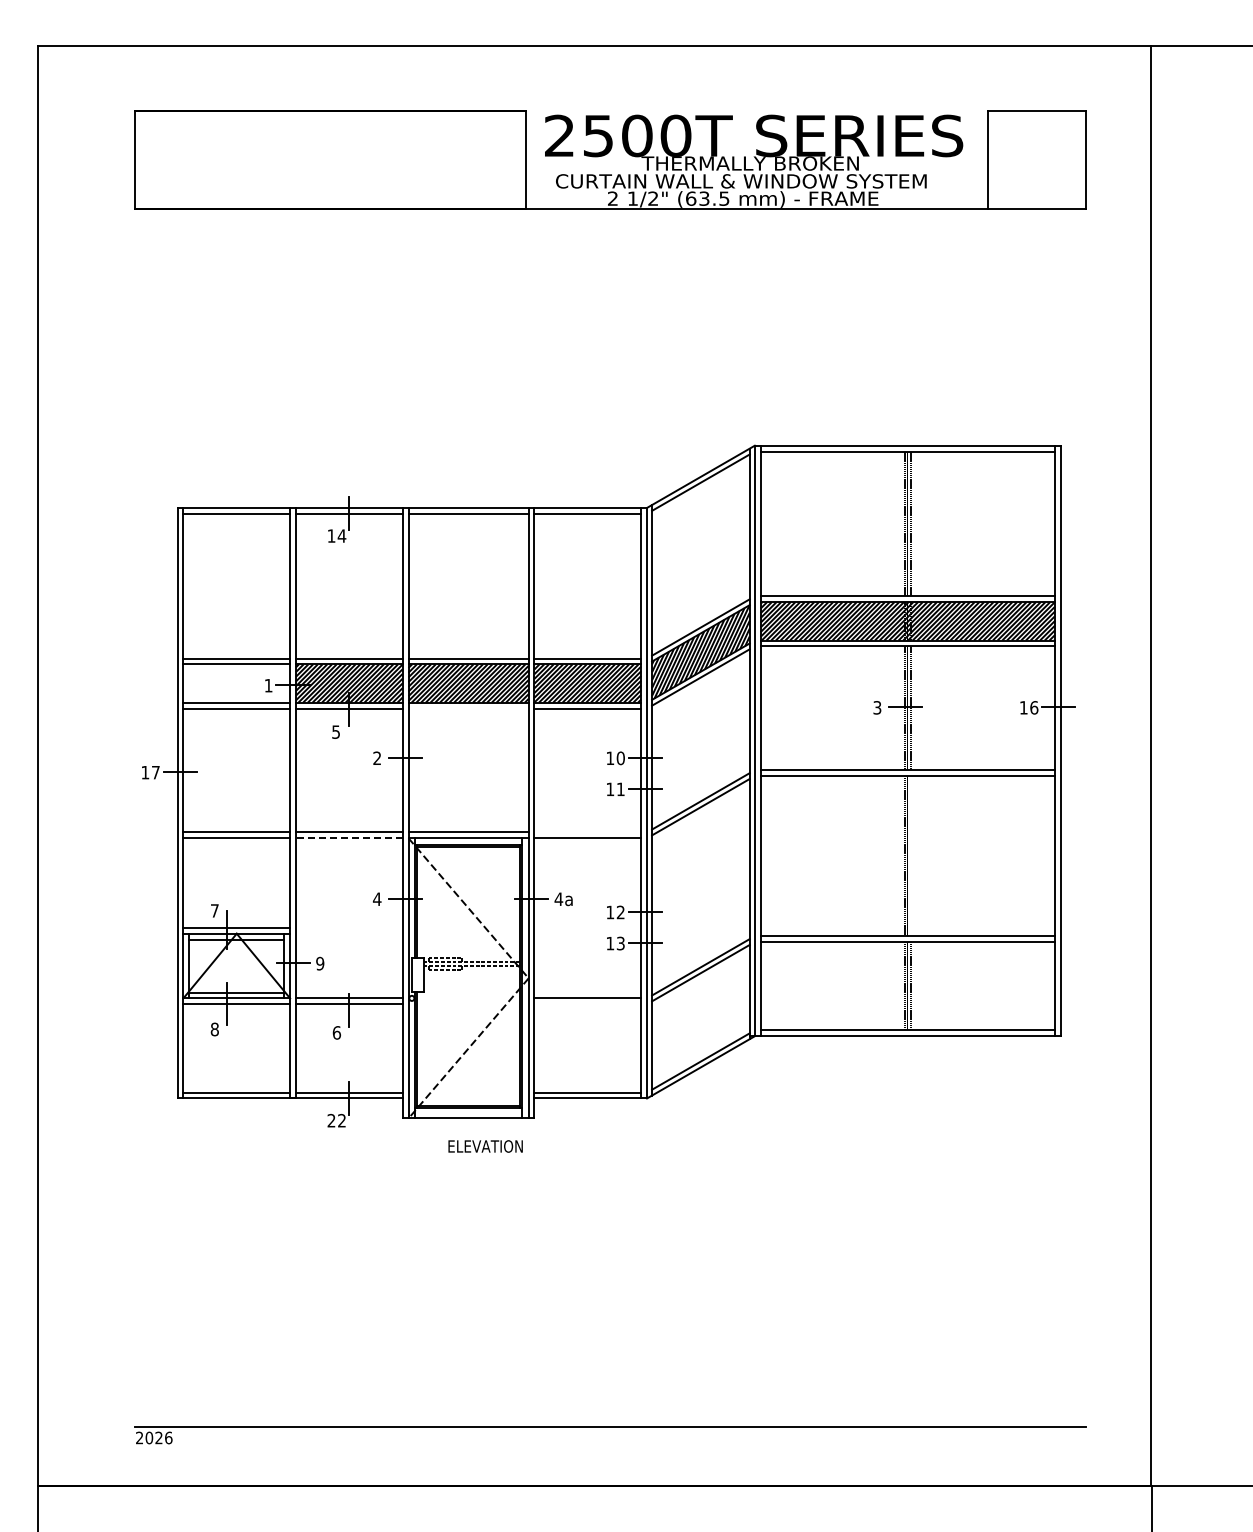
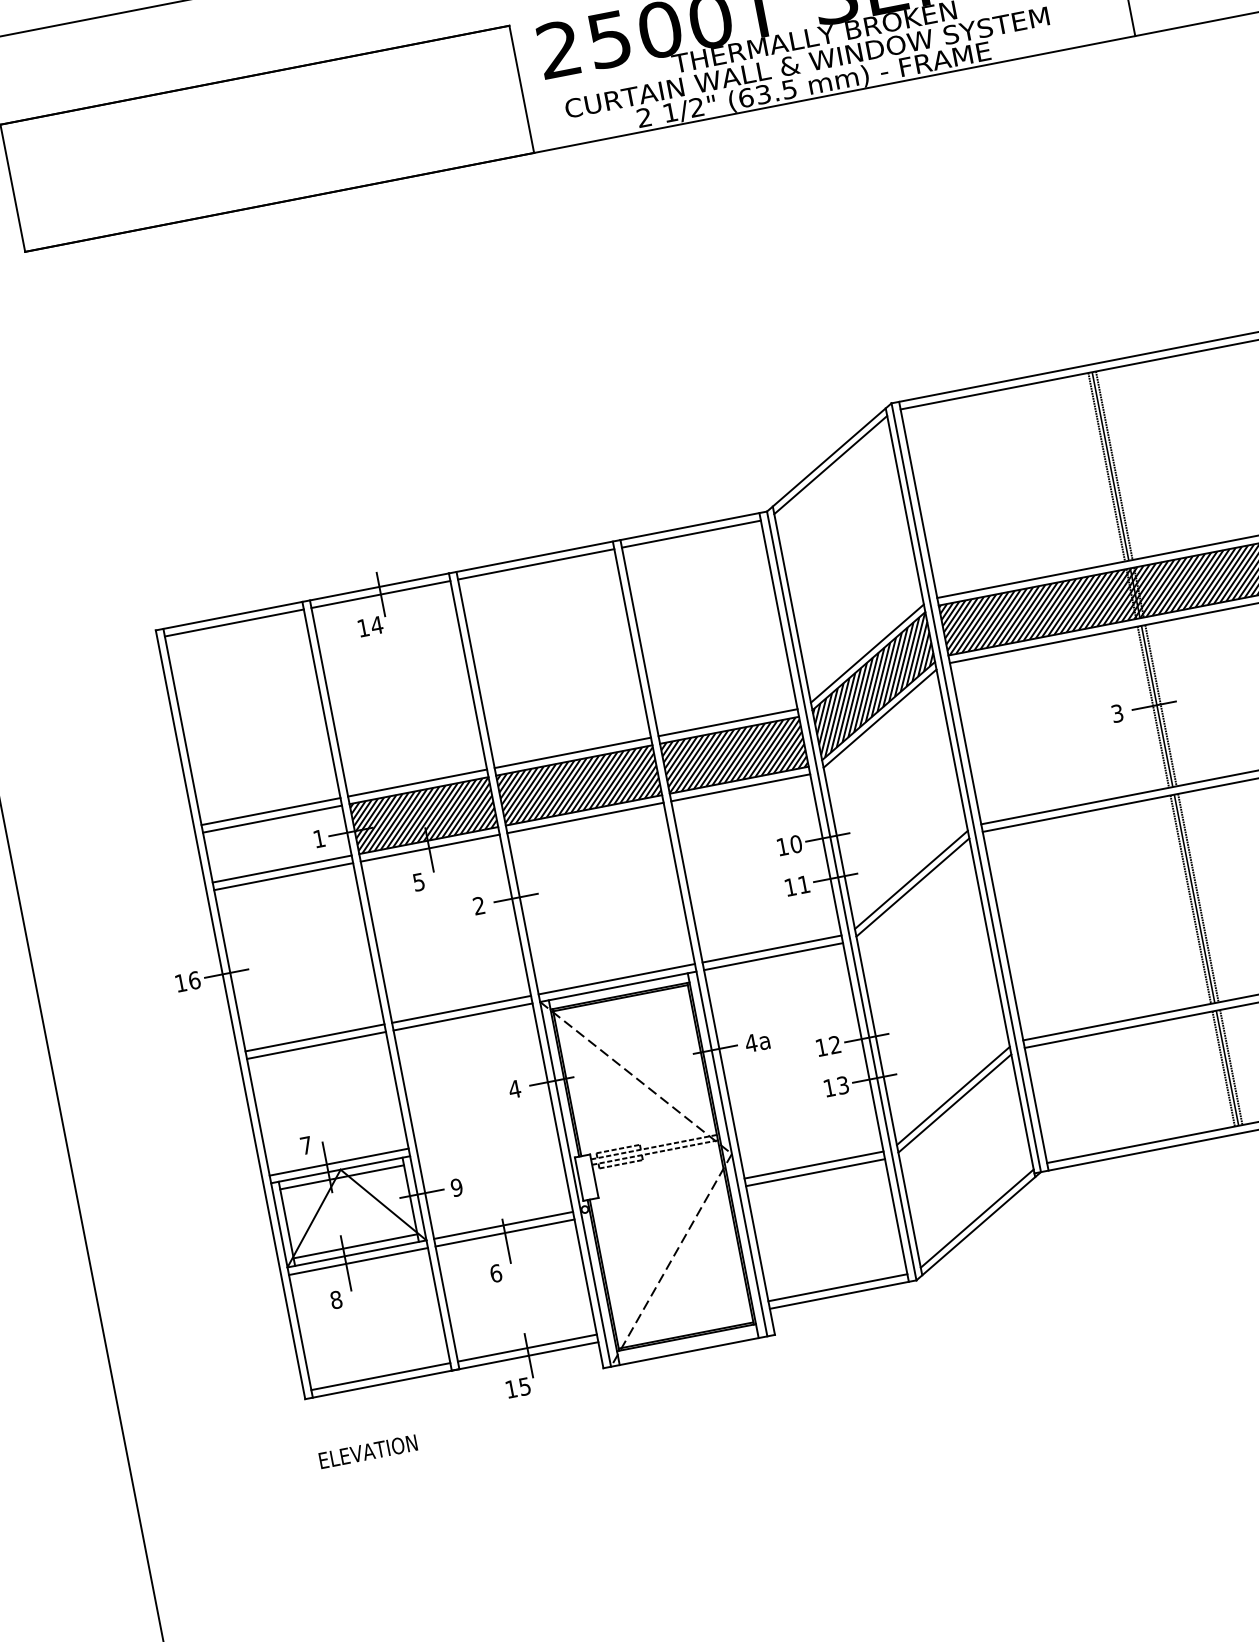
line: (468, 708) -> (585, 817), added
text: (155, 772) -> (194, 980), 17 -> 16
line: (587, 832) -> (771, 949), added
line: (348, 838) -> (462, 1017), dashed -> solid
line: (910, 856) -> (1198, 898), added
line: (587, 1004) -> (815, 1173), added
text: (336, 1120) -> (517, 1387), 22 -> 15
text: (485, 1146) -> (368, 1451), moved

